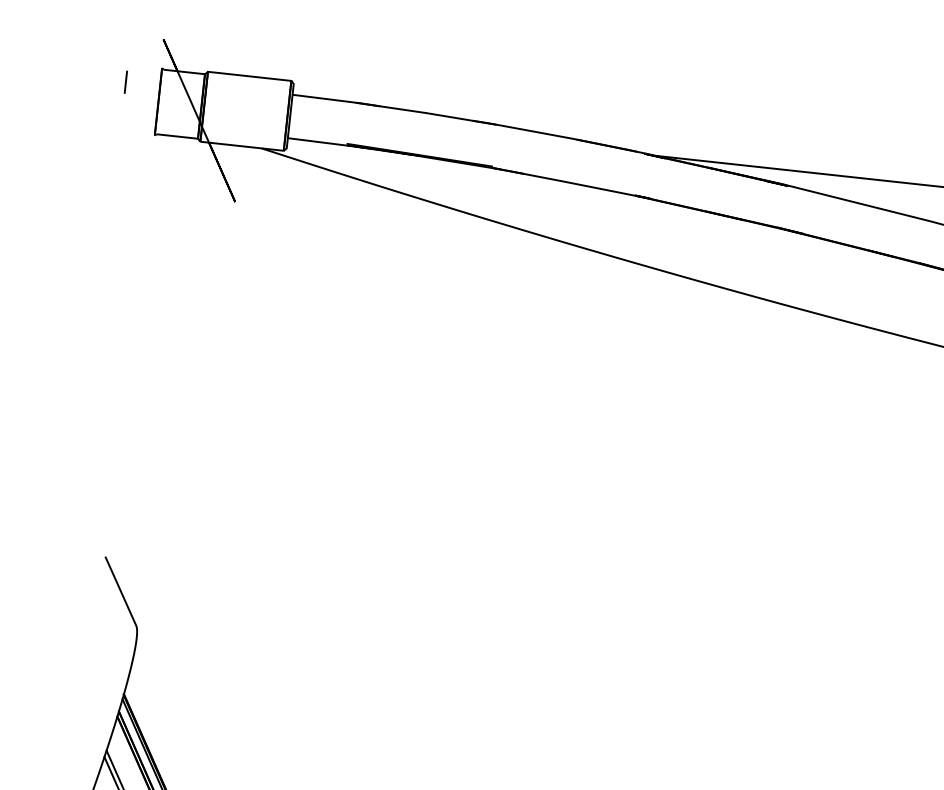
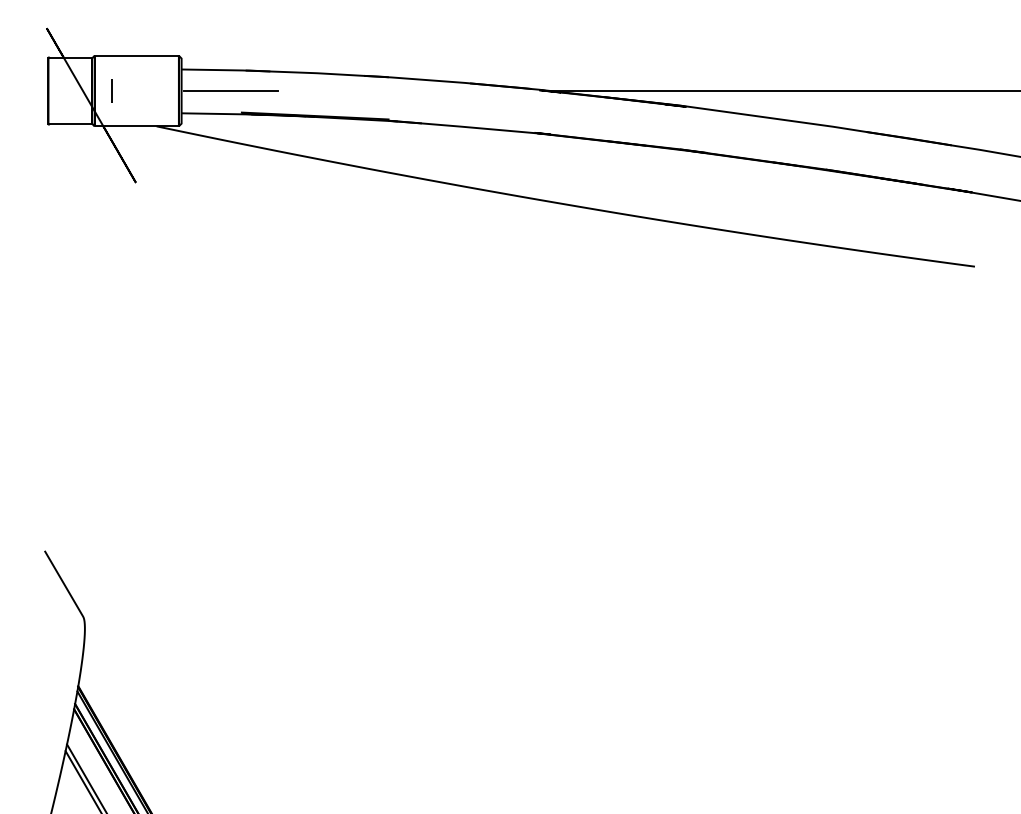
line: (125, 81) -> (111, 90), moved
line: (338, 121) -> (230, 91), added

